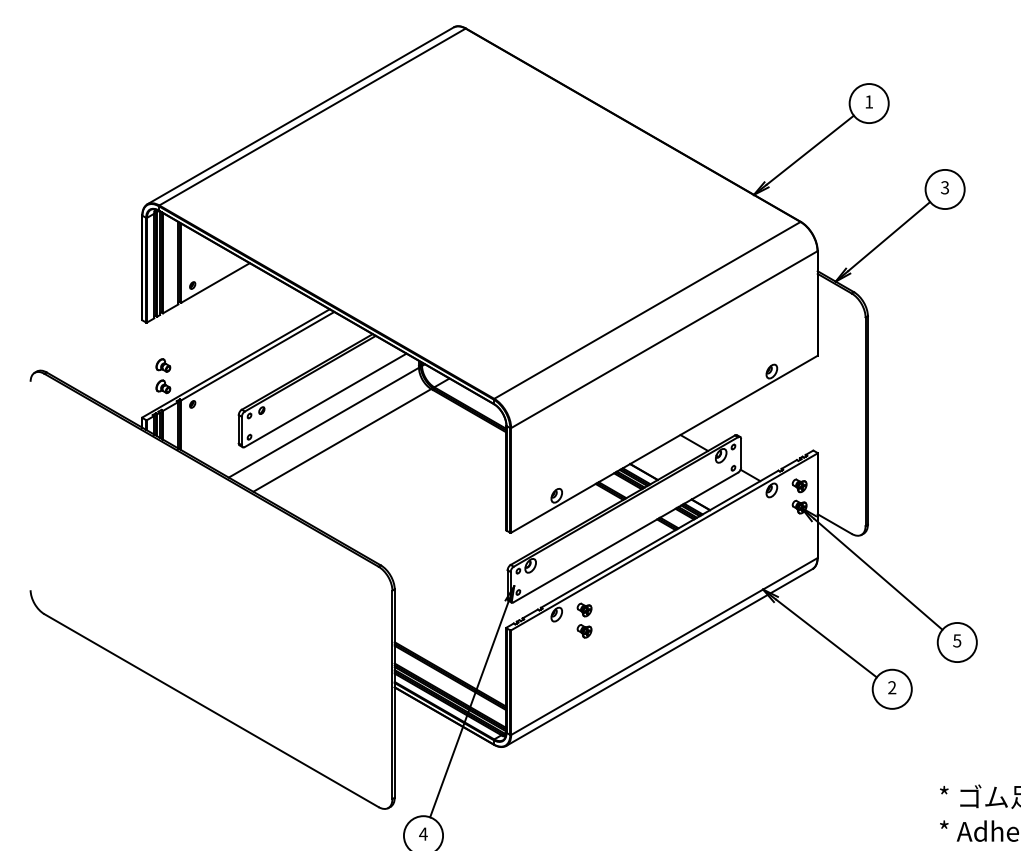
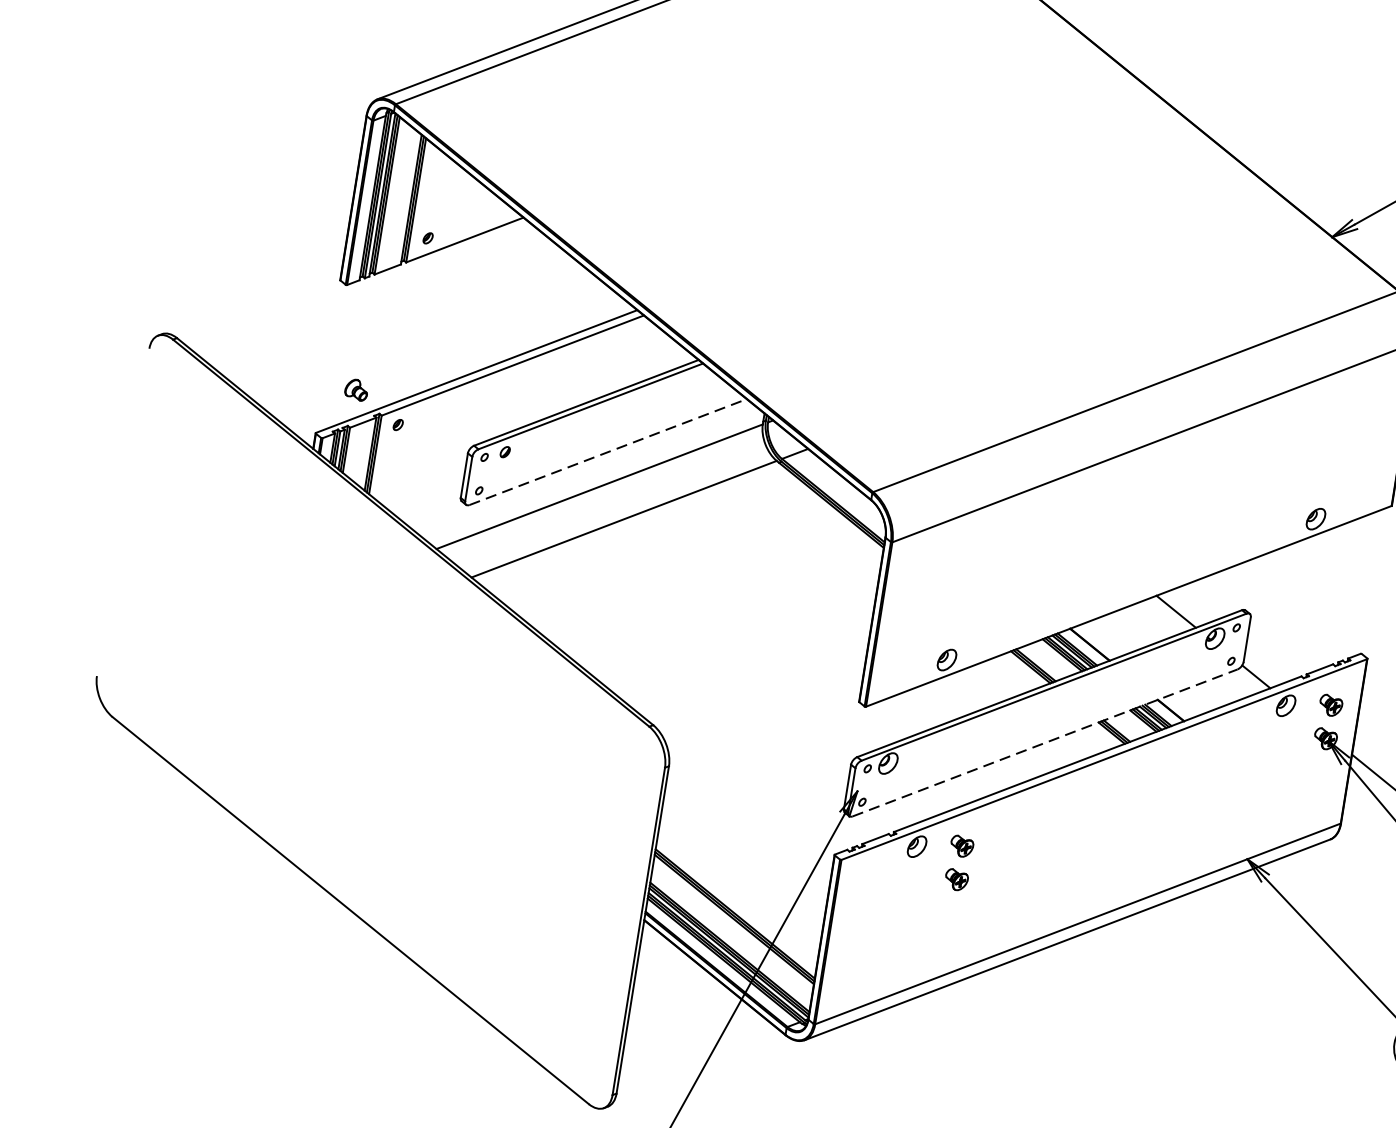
part: (163, 365) -> (362, 356), removed
line: (326, 400) -> (609, 452), solid -> dashed
line: (626, 537) -> (1045, 743), solid -> dashed

